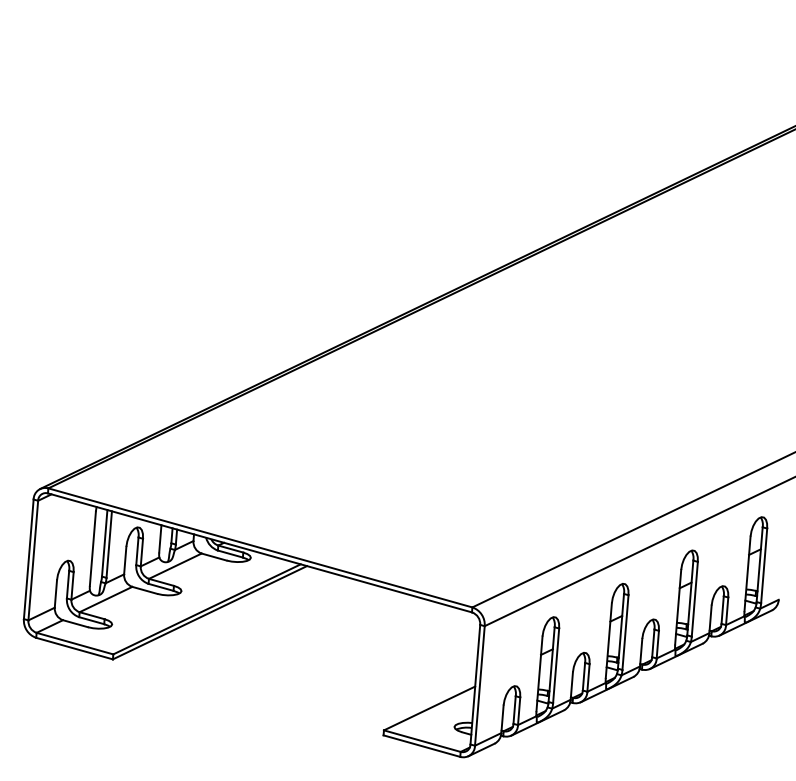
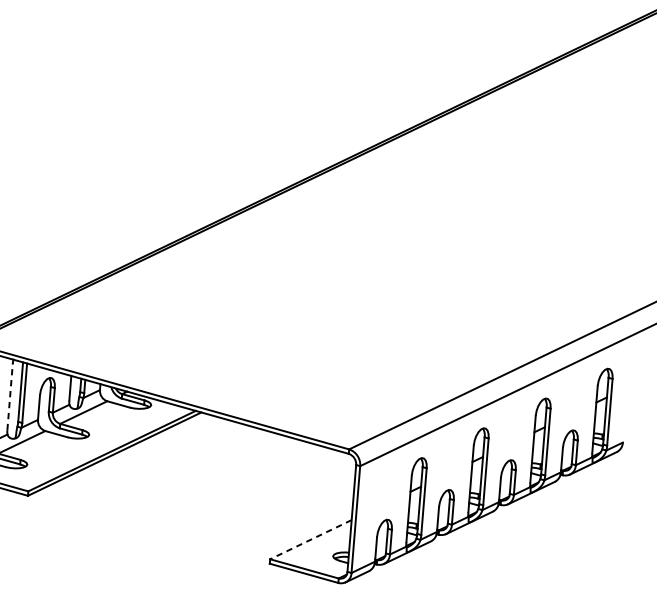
line: (92, 548) -> (9, 396), solid -> dashed
line: (429, 708) -> (310, 539), solid -> dashed

